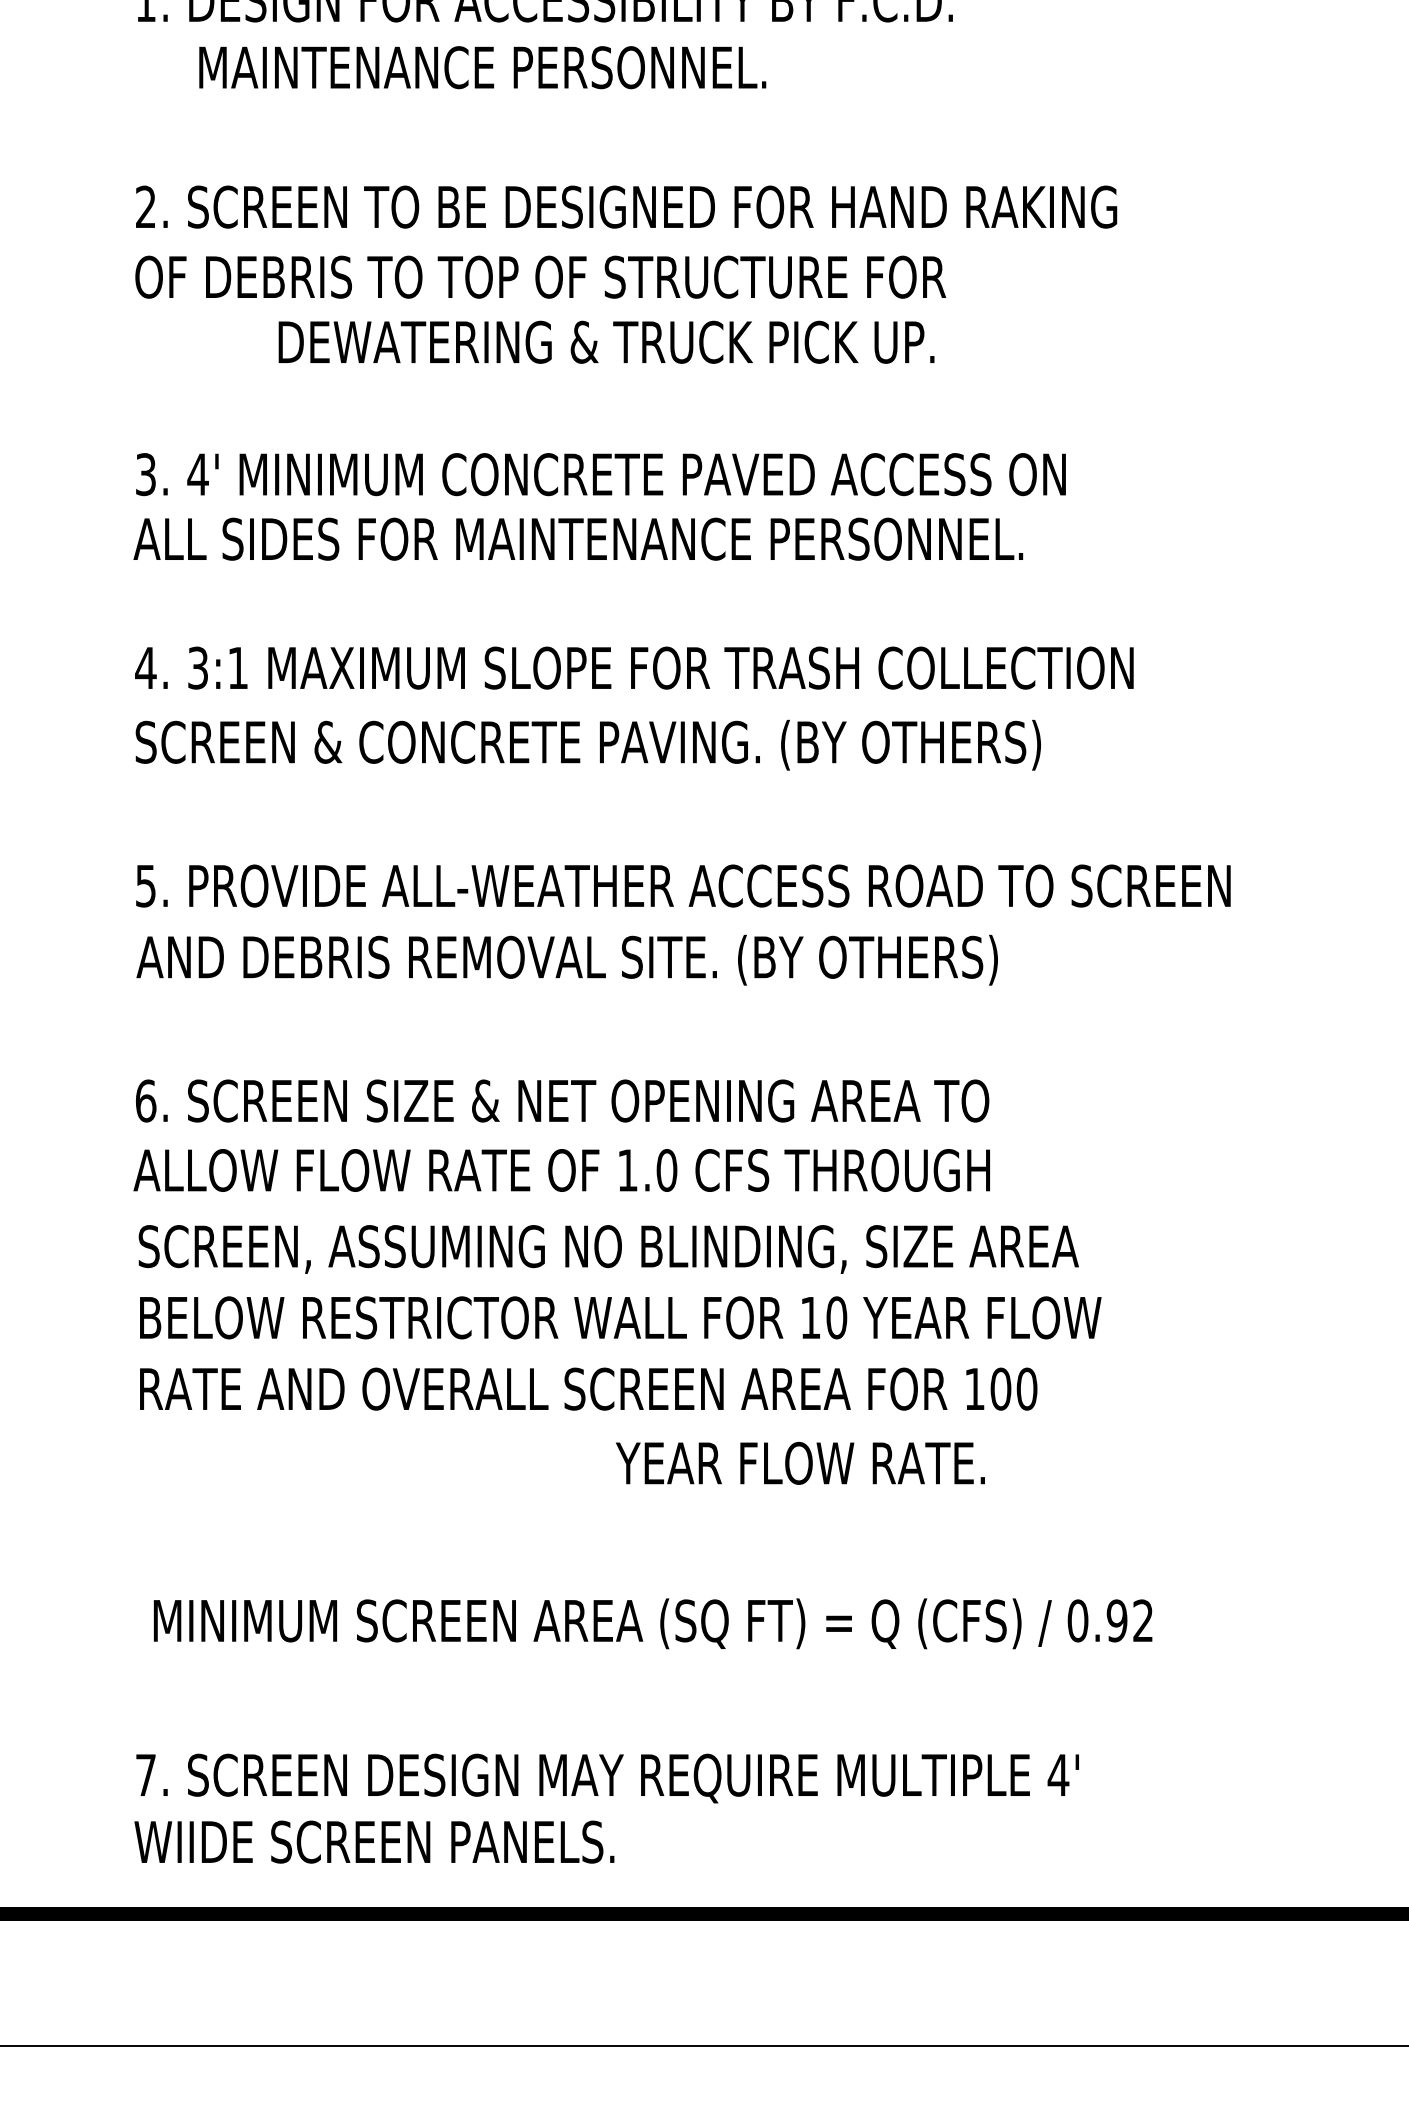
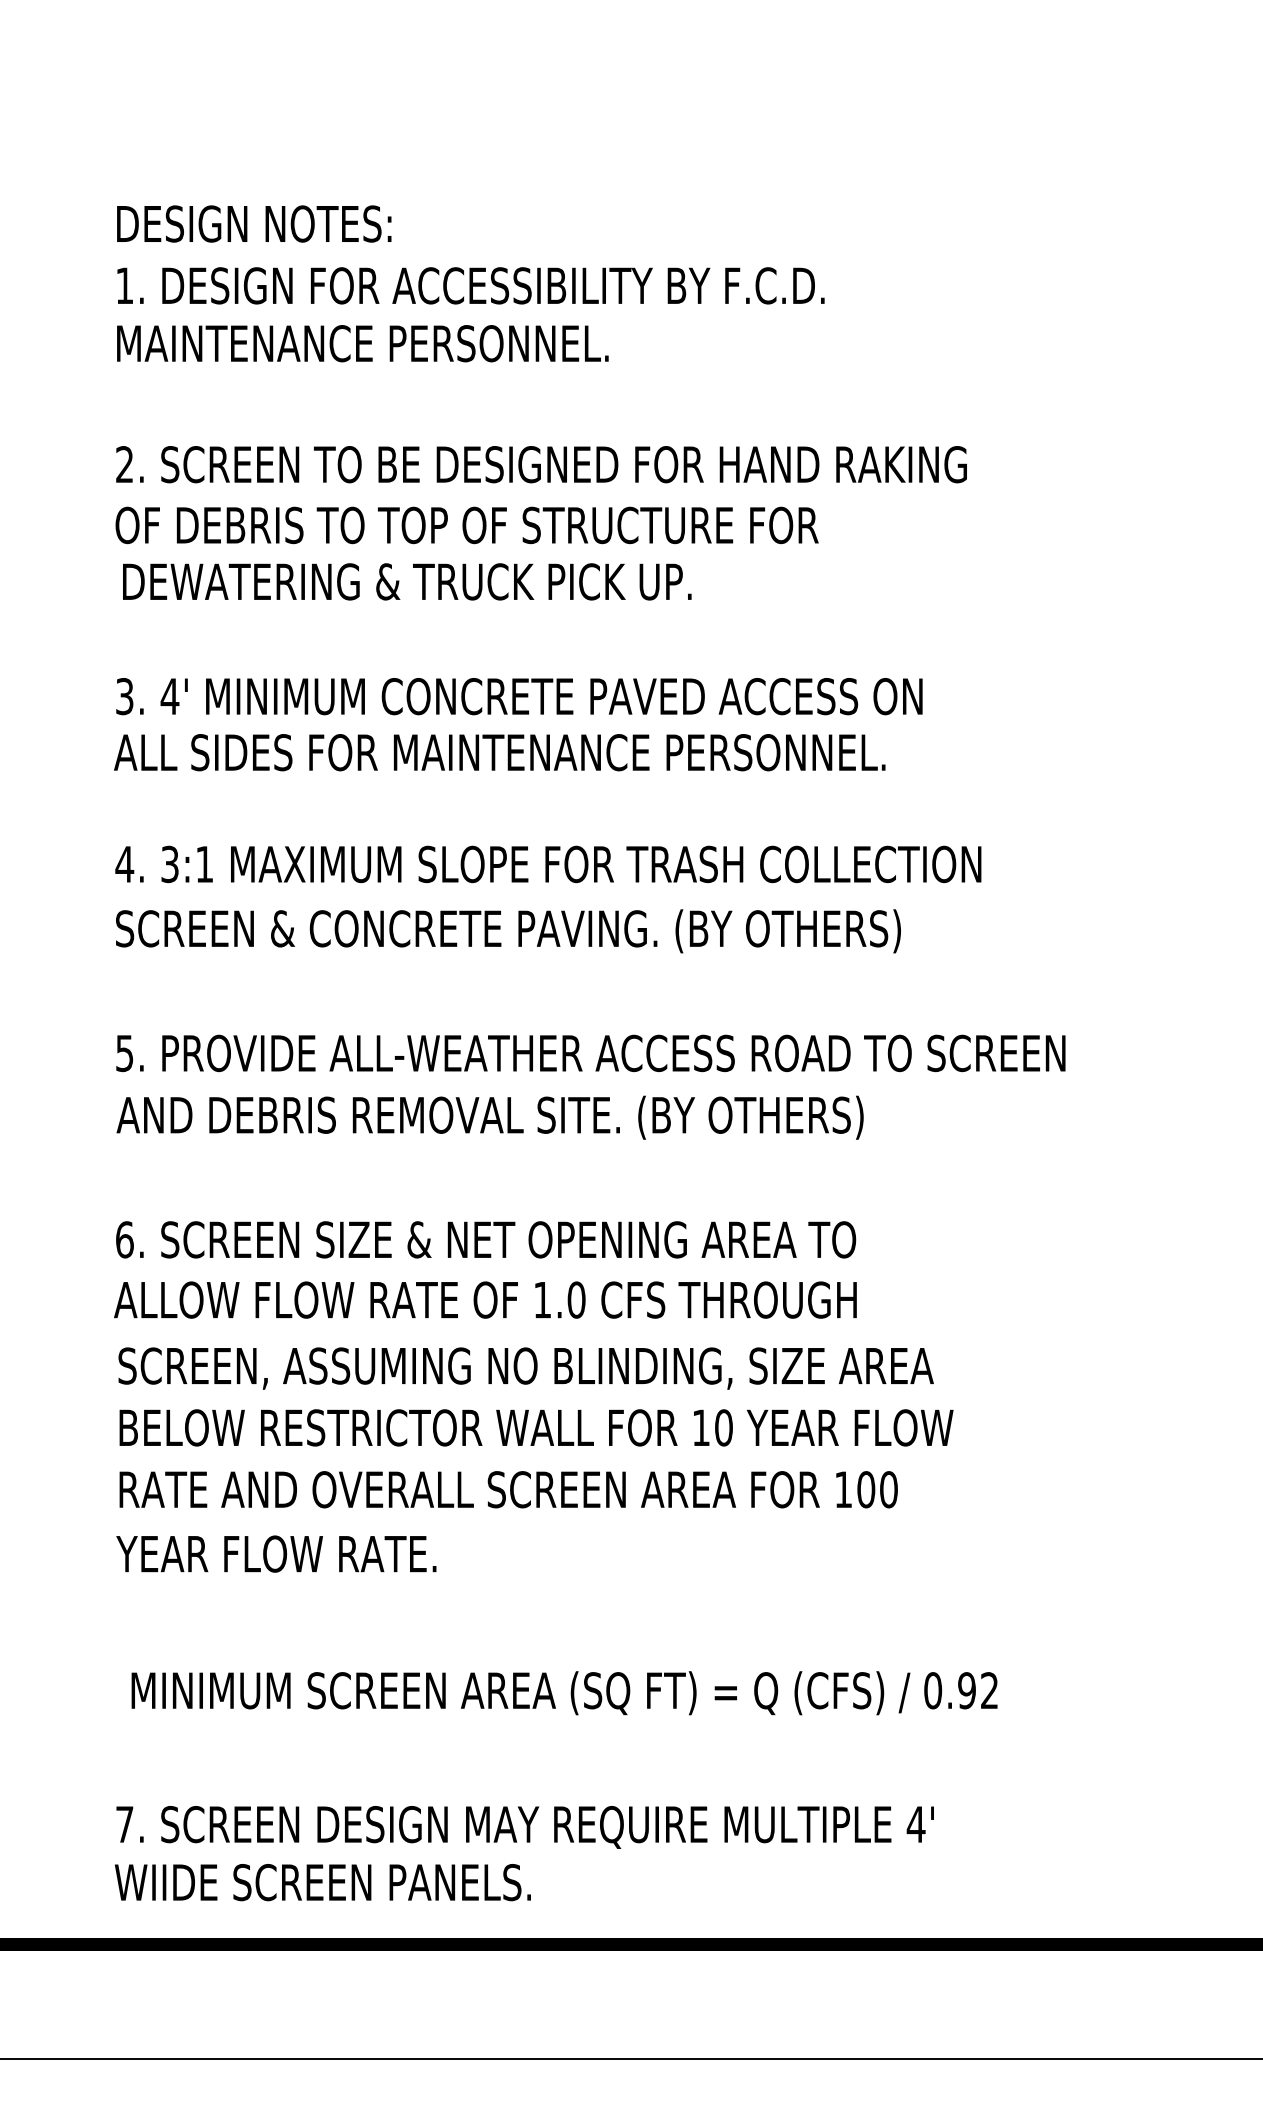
text: (482, 67) -> (362, 343), moved
text: (606, 341) -> (407, 581), moved
text: (800, 1462) -> (276, 1553), moved

